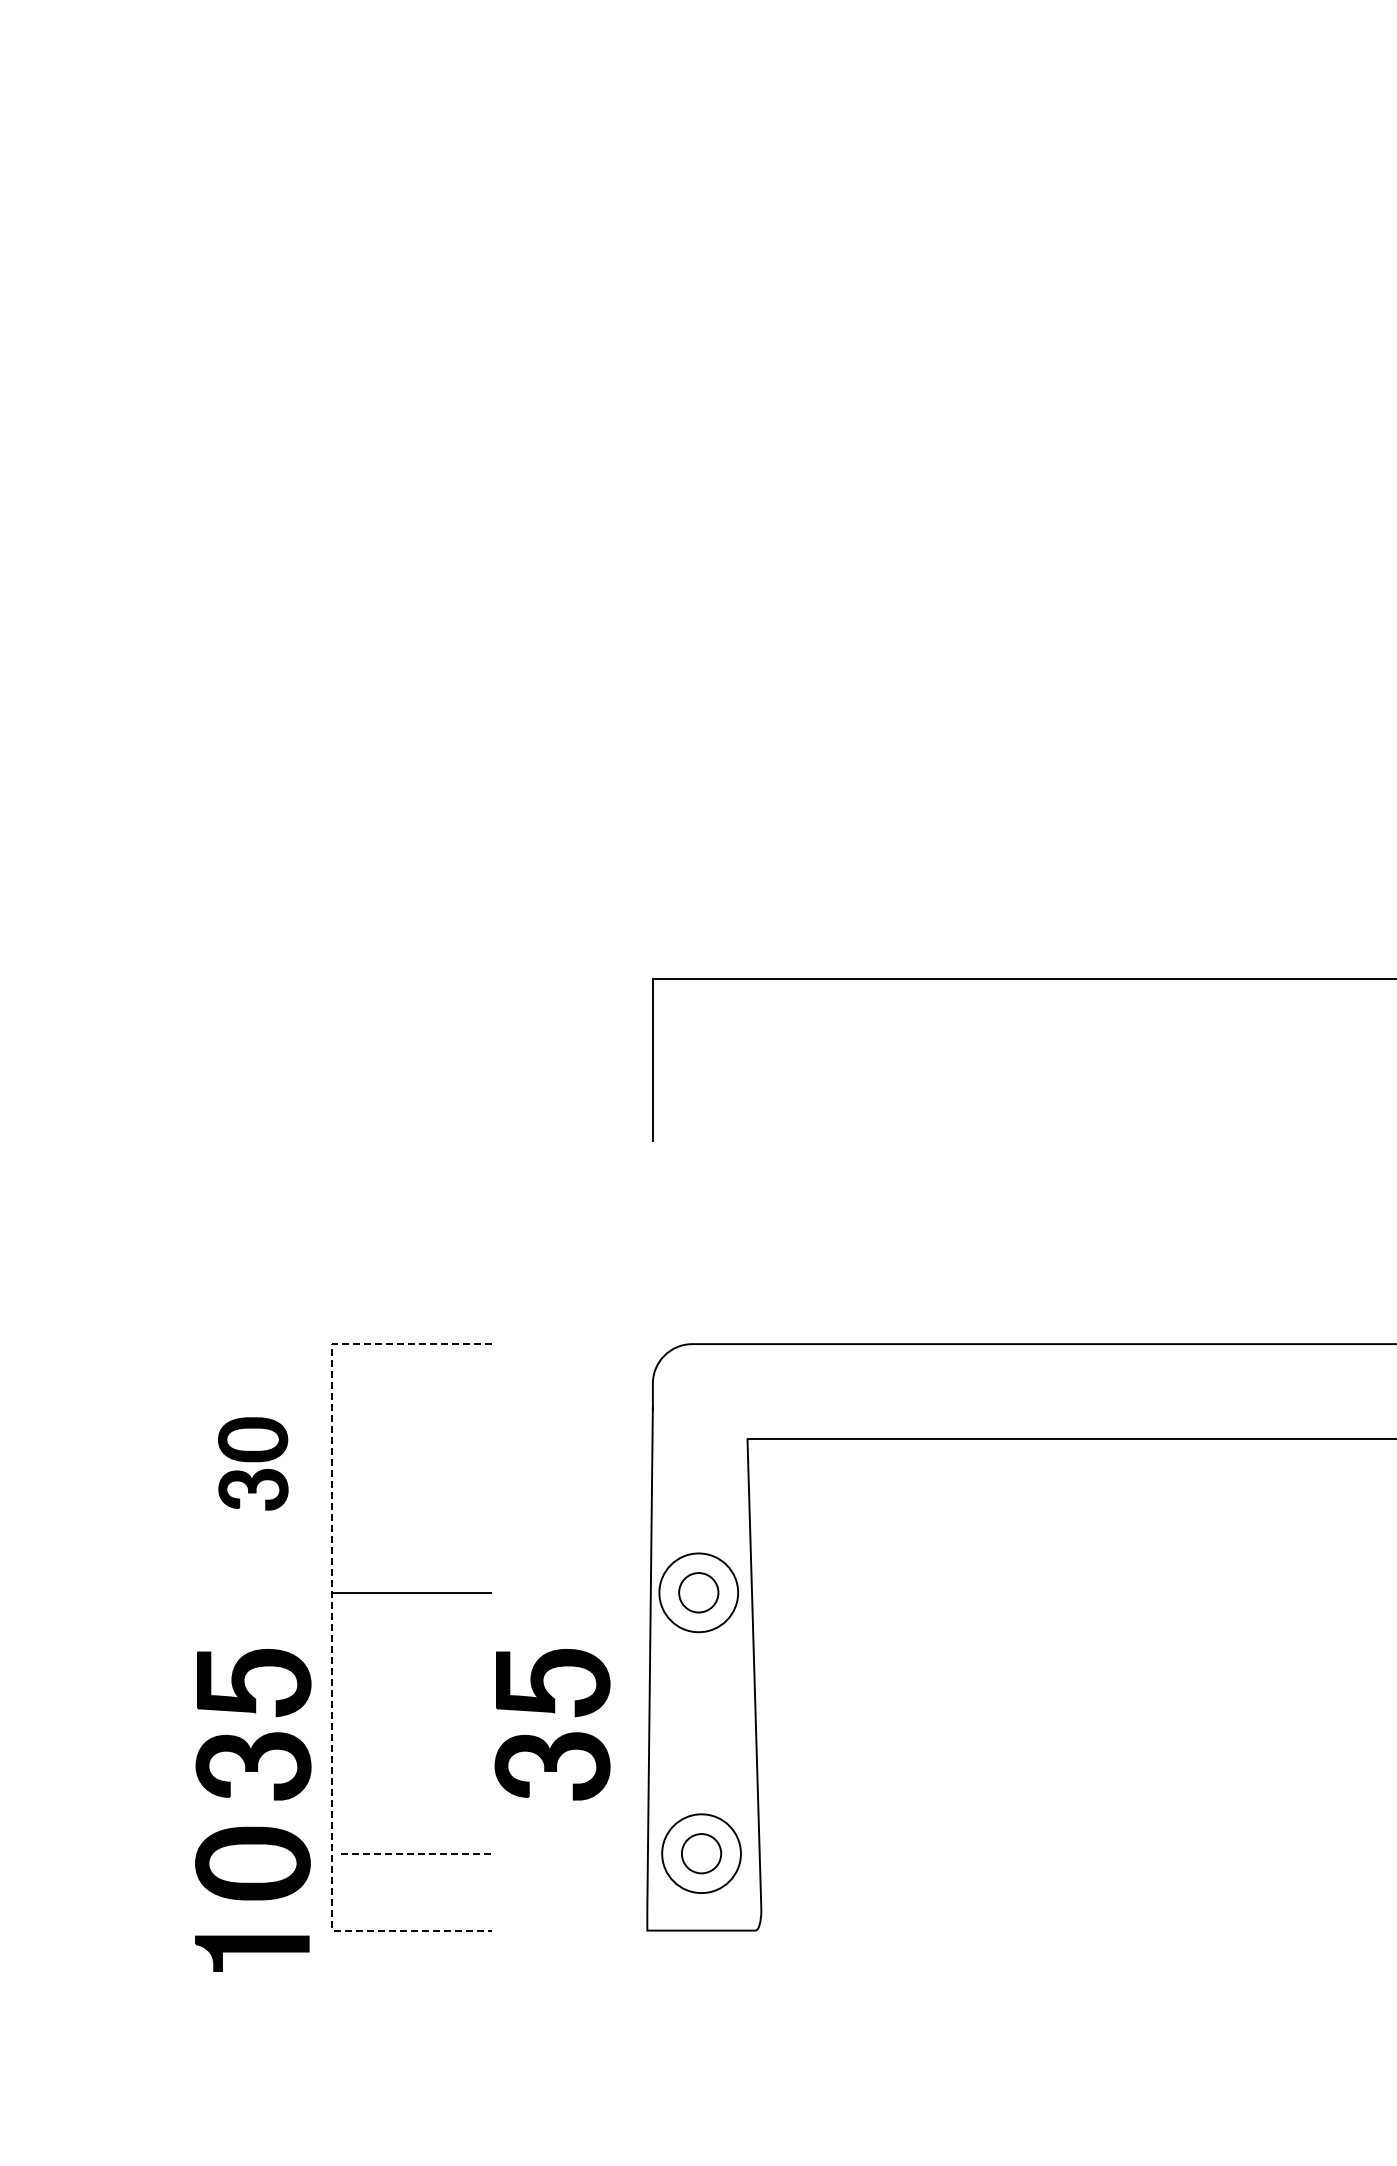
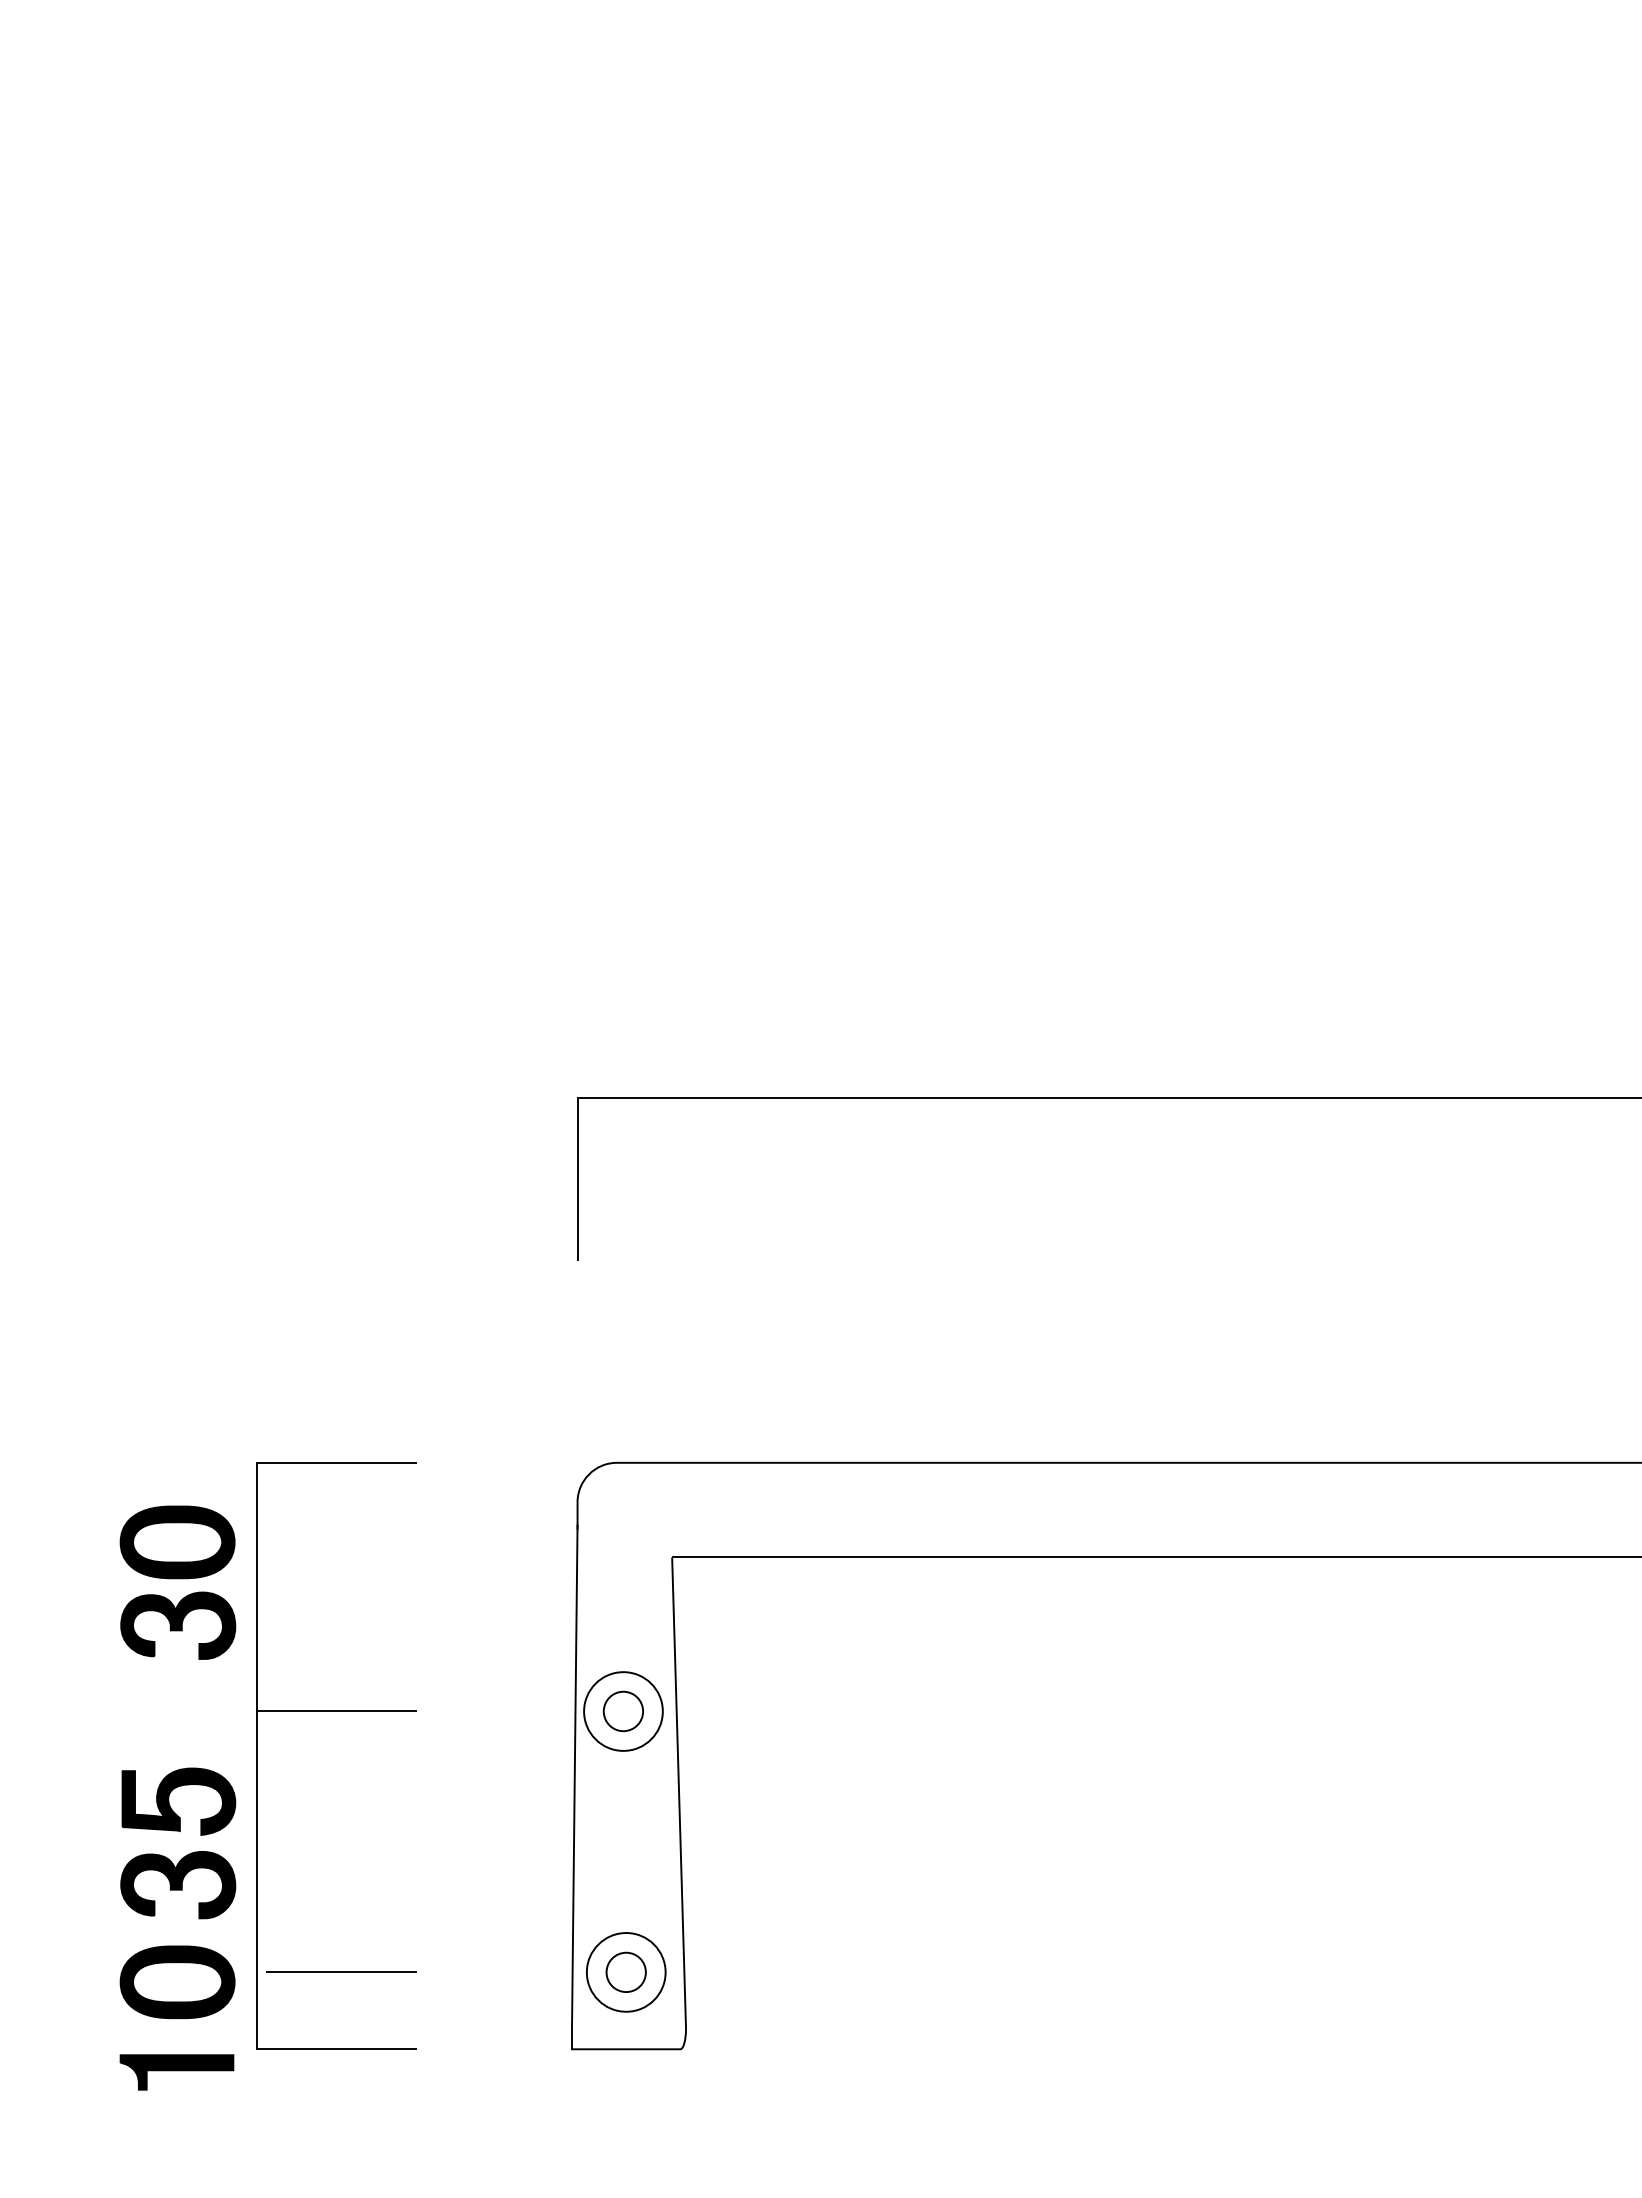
part: (252, 1463) -> (177, 1582), size x1.67
line: (331, 1637) -> (256, 1756), dashed -> solid
part: (554, 1713) -> (479, 1832), removed
line: (416, 1853) -> (341, 1972), dashed -> solid

